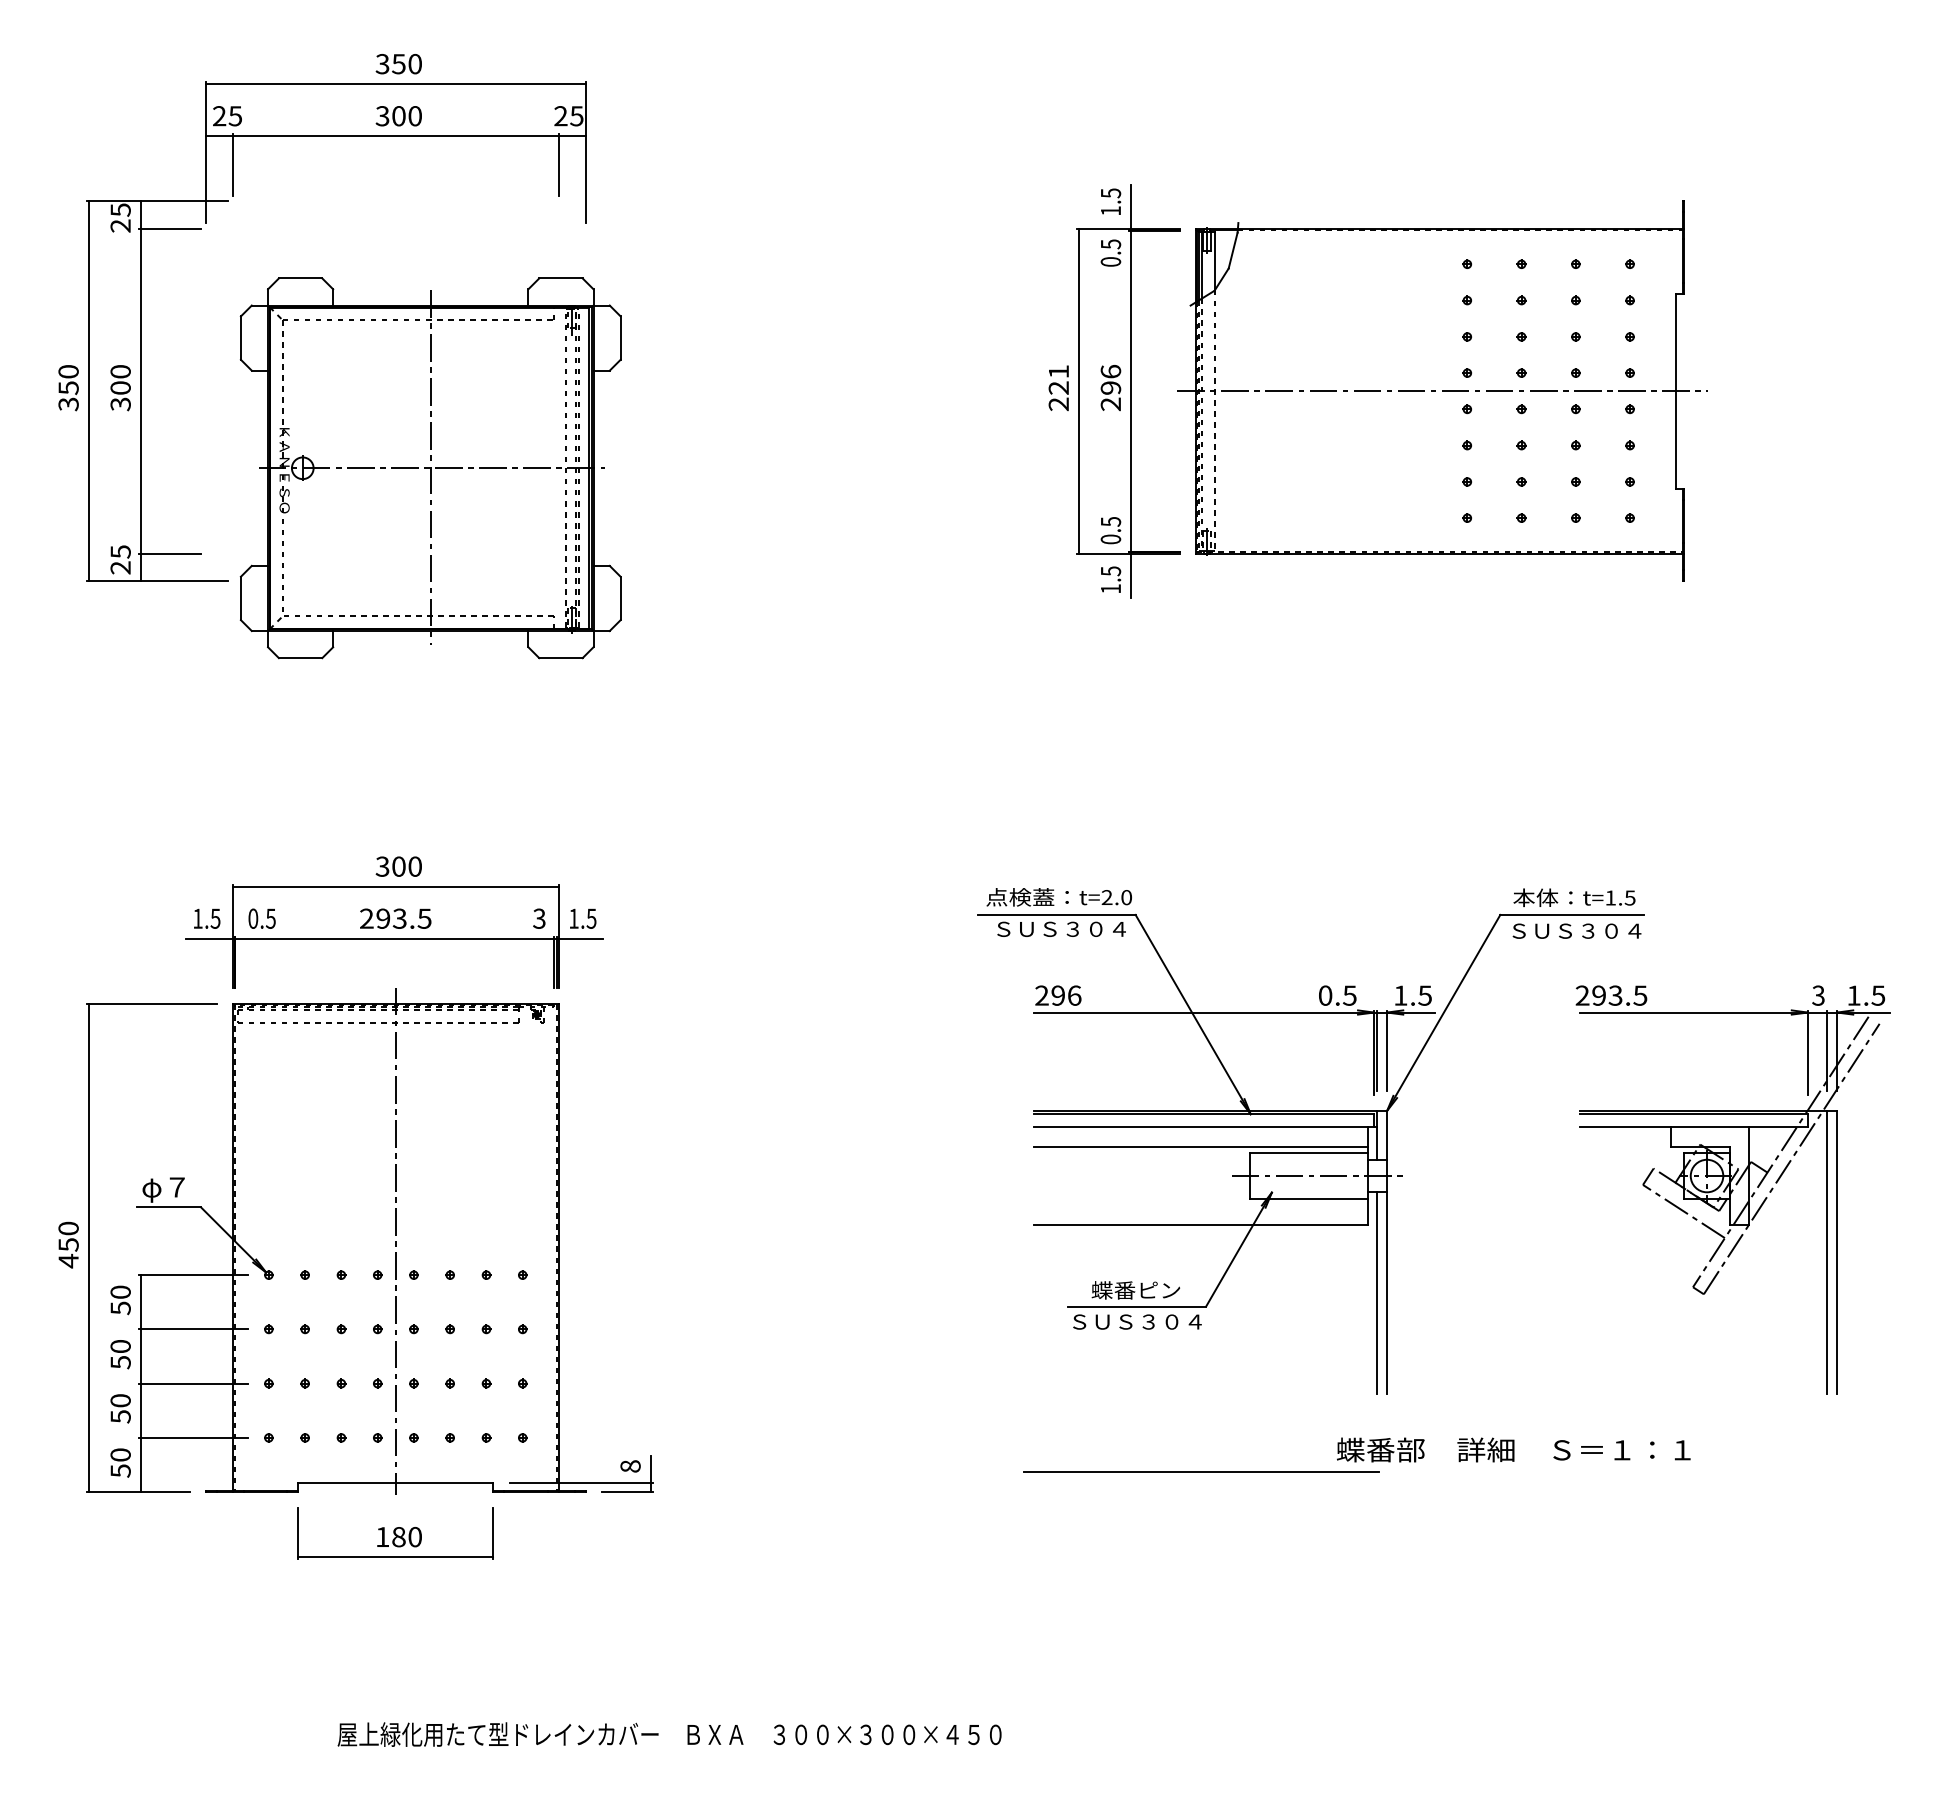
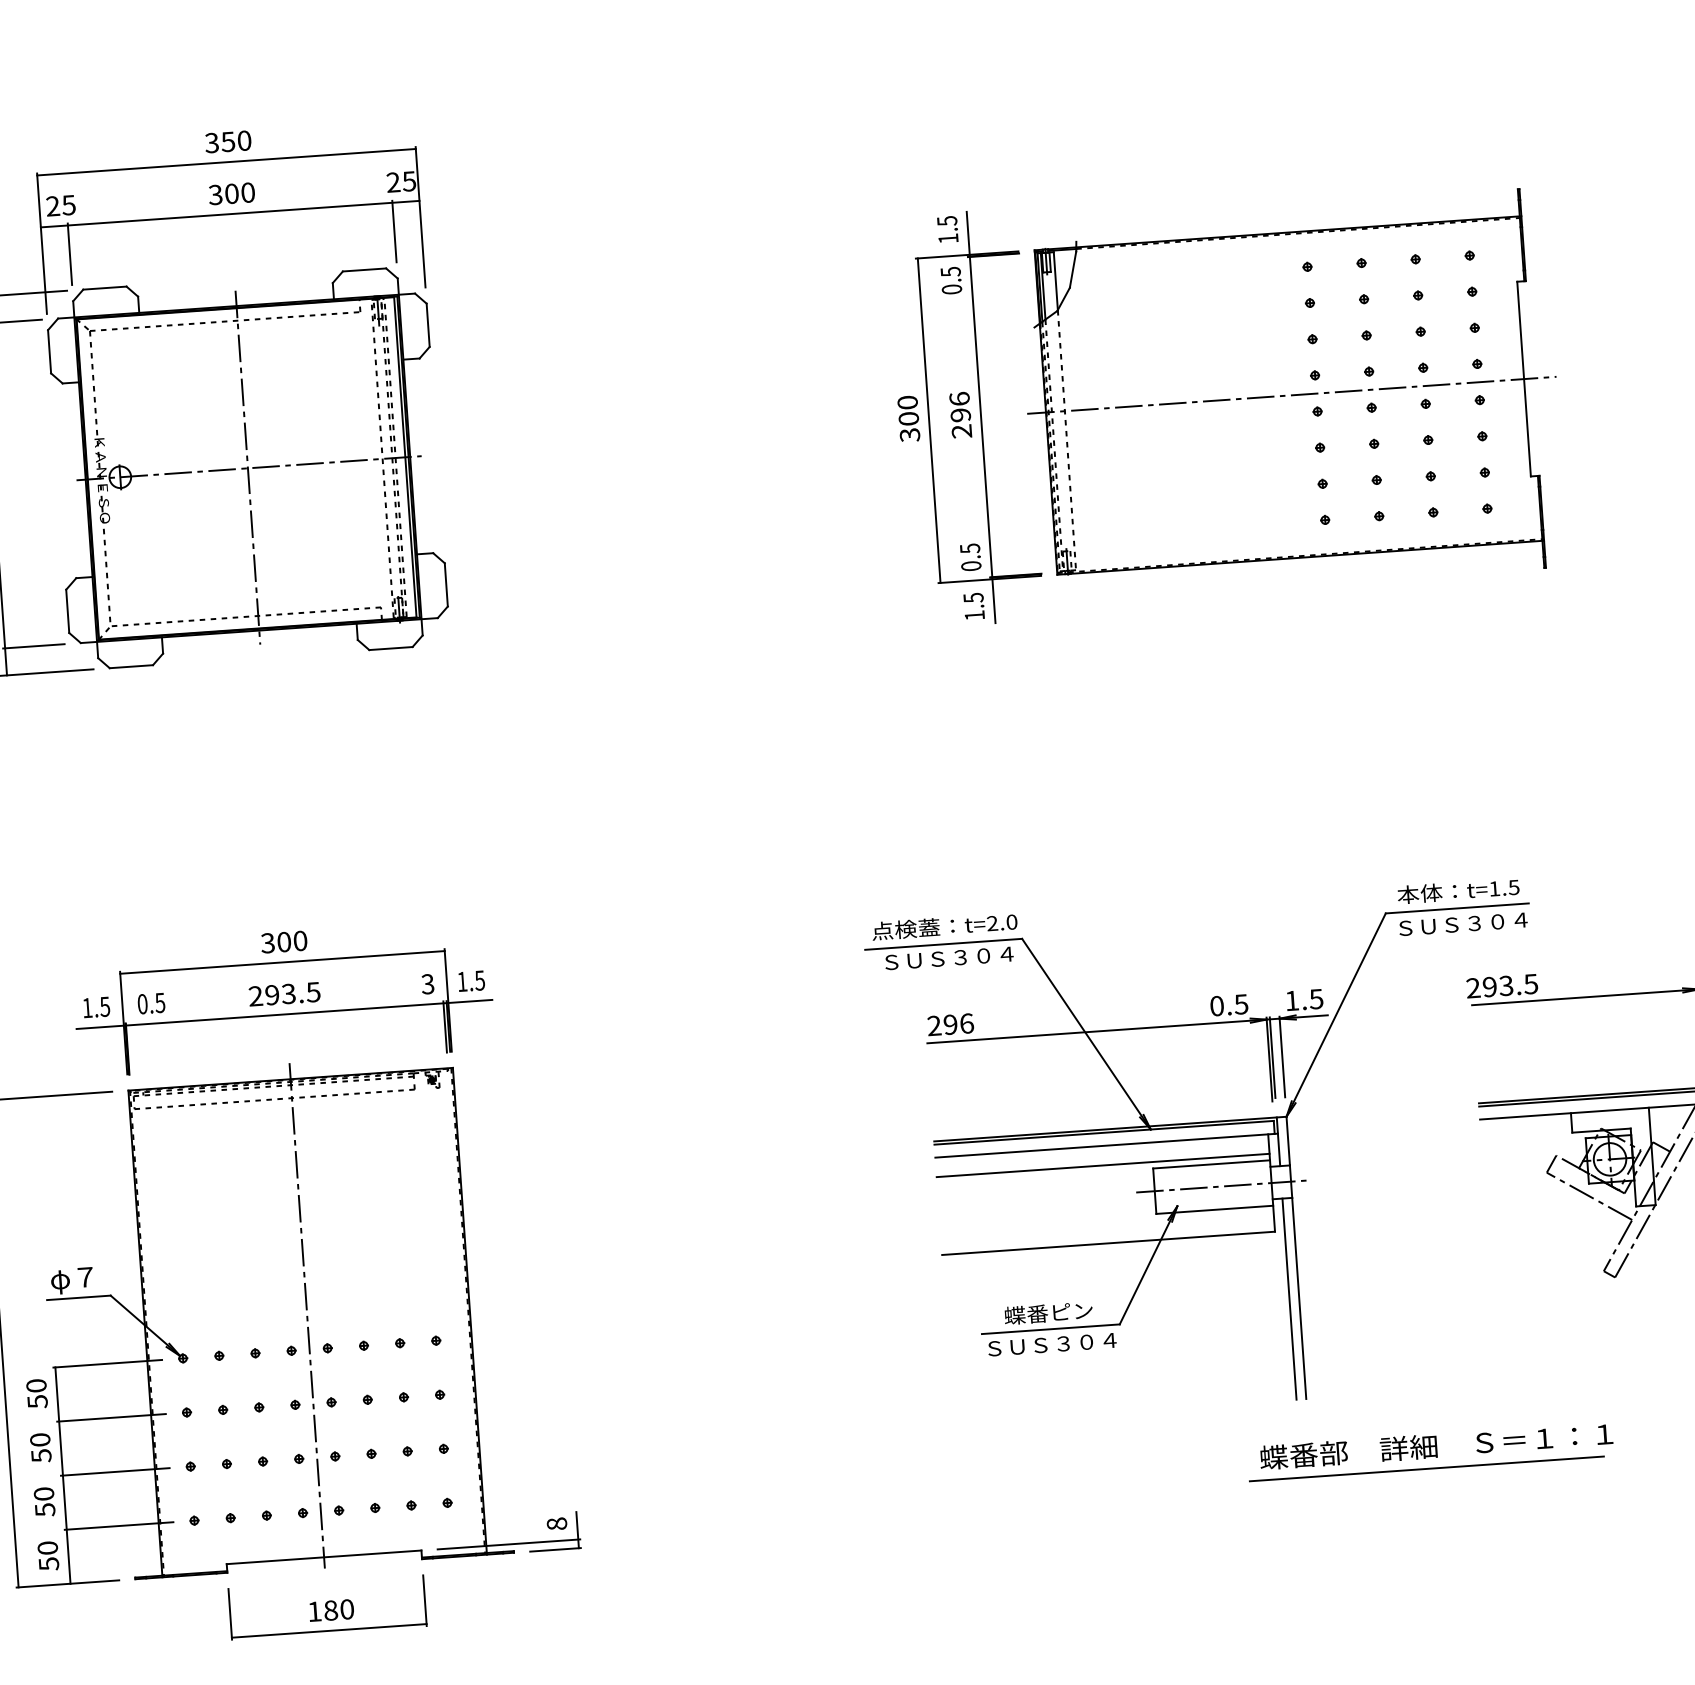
text: (1058, 388) -> (908, 419), 221 -> 300
part: (430, 468) -> (247, 468), moved
line: (1201, 1471) -> (1426, 1468), moved

